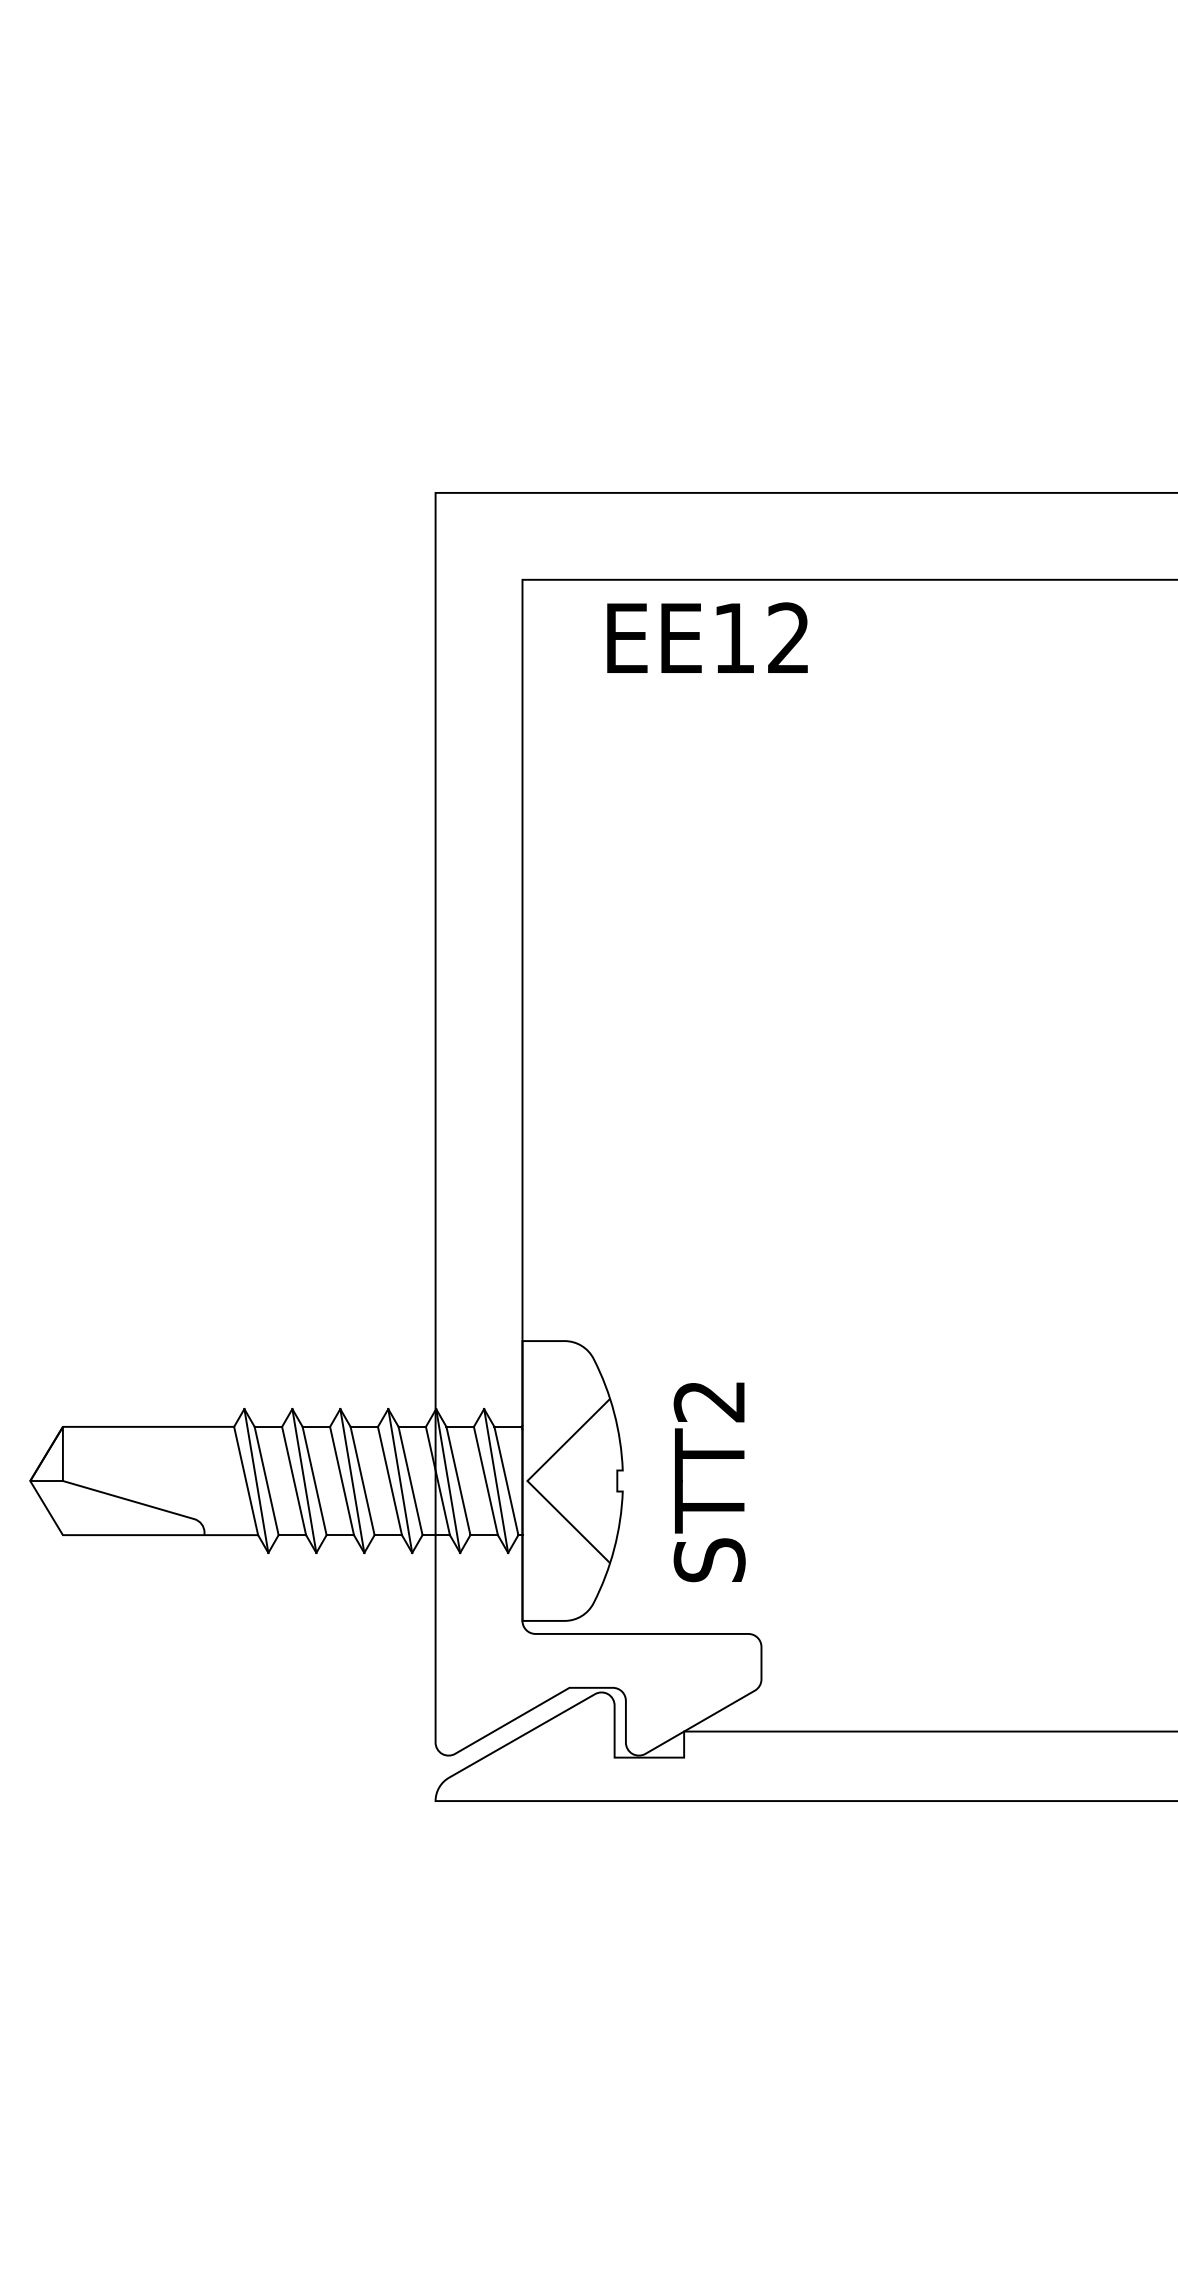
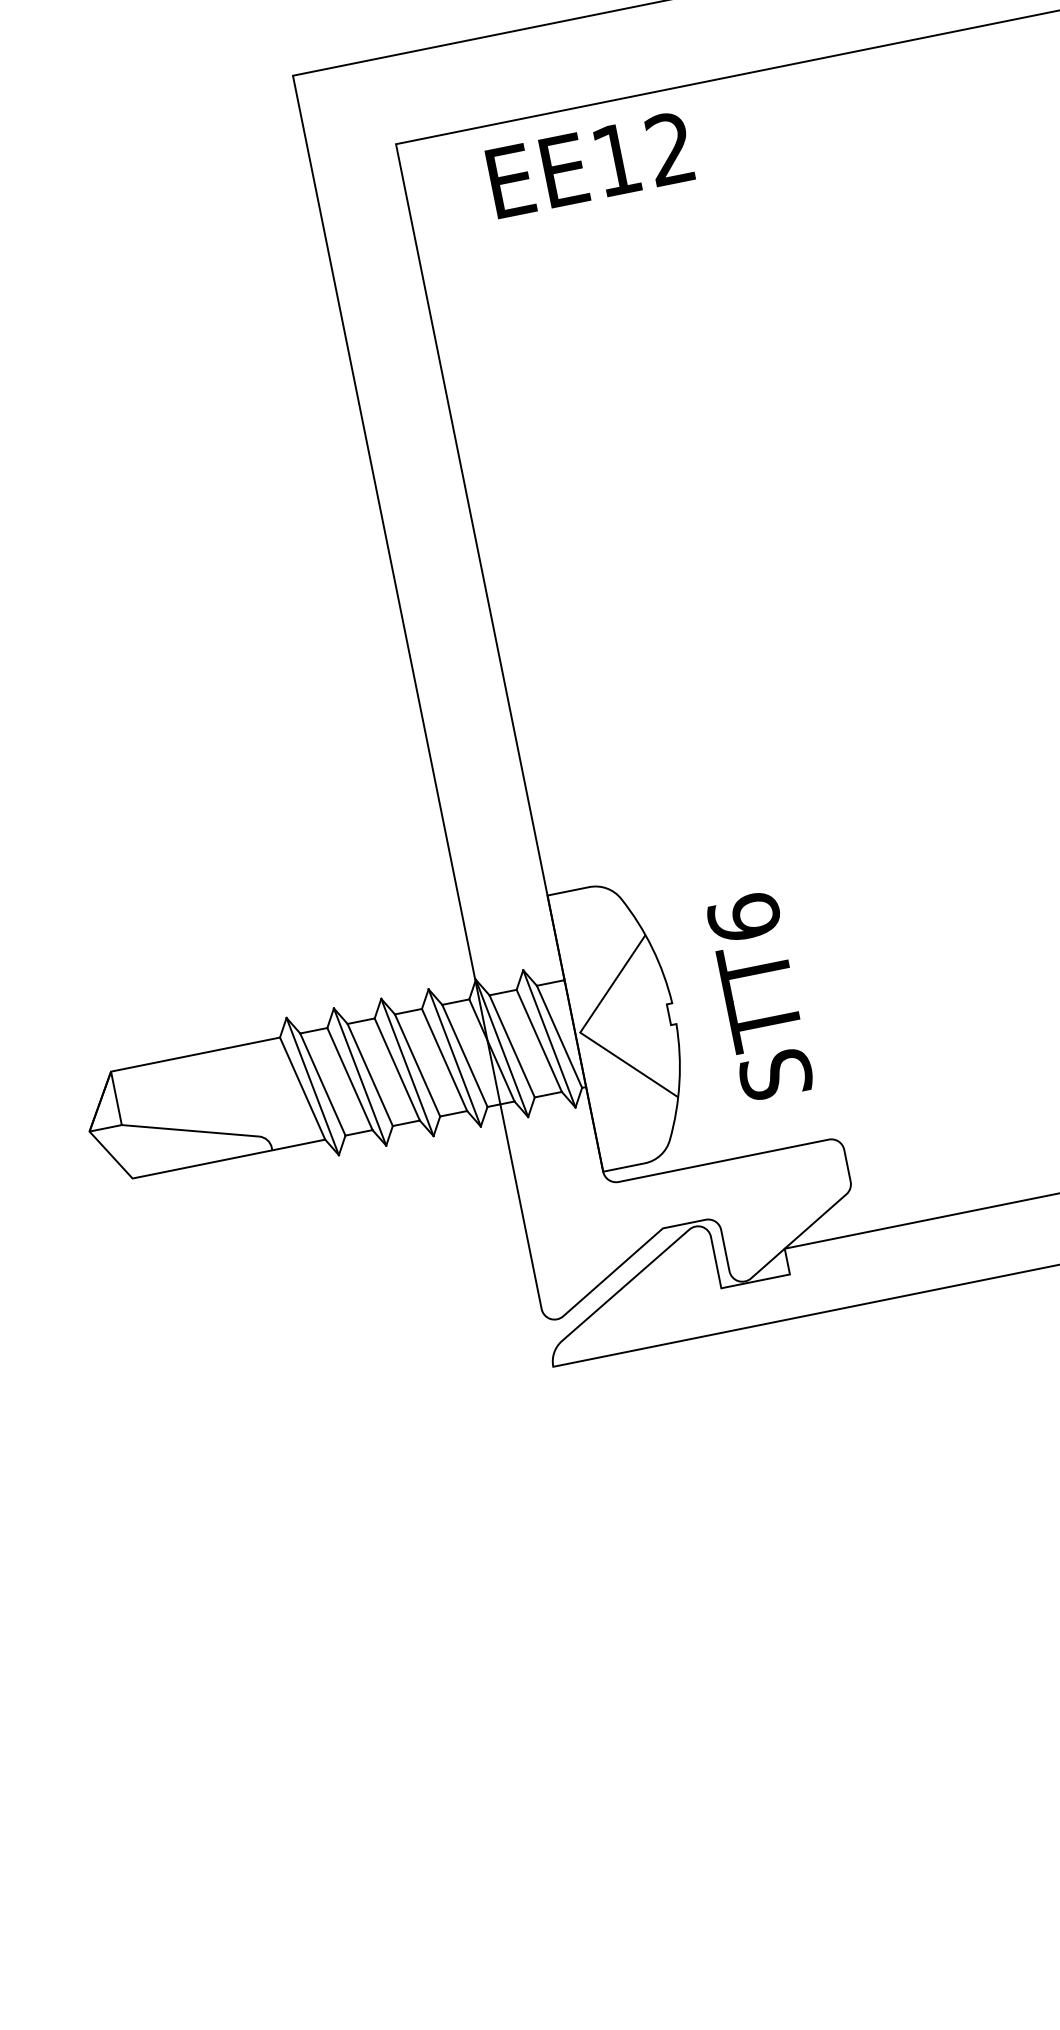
text: (709, 1400) -> (743, 916), STT2 -> STT6

